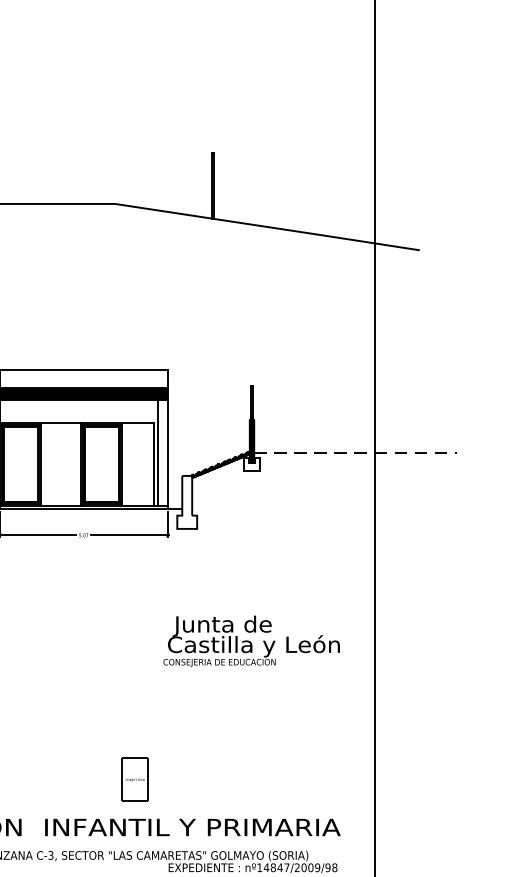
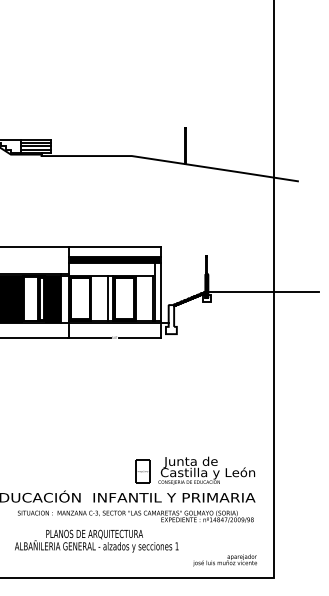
line: (355, 452) -> (263, 292), dashed -> solid
line: (72, 463) -> (108, 298), added
text: (251, 640) -> (206, 470), moved

